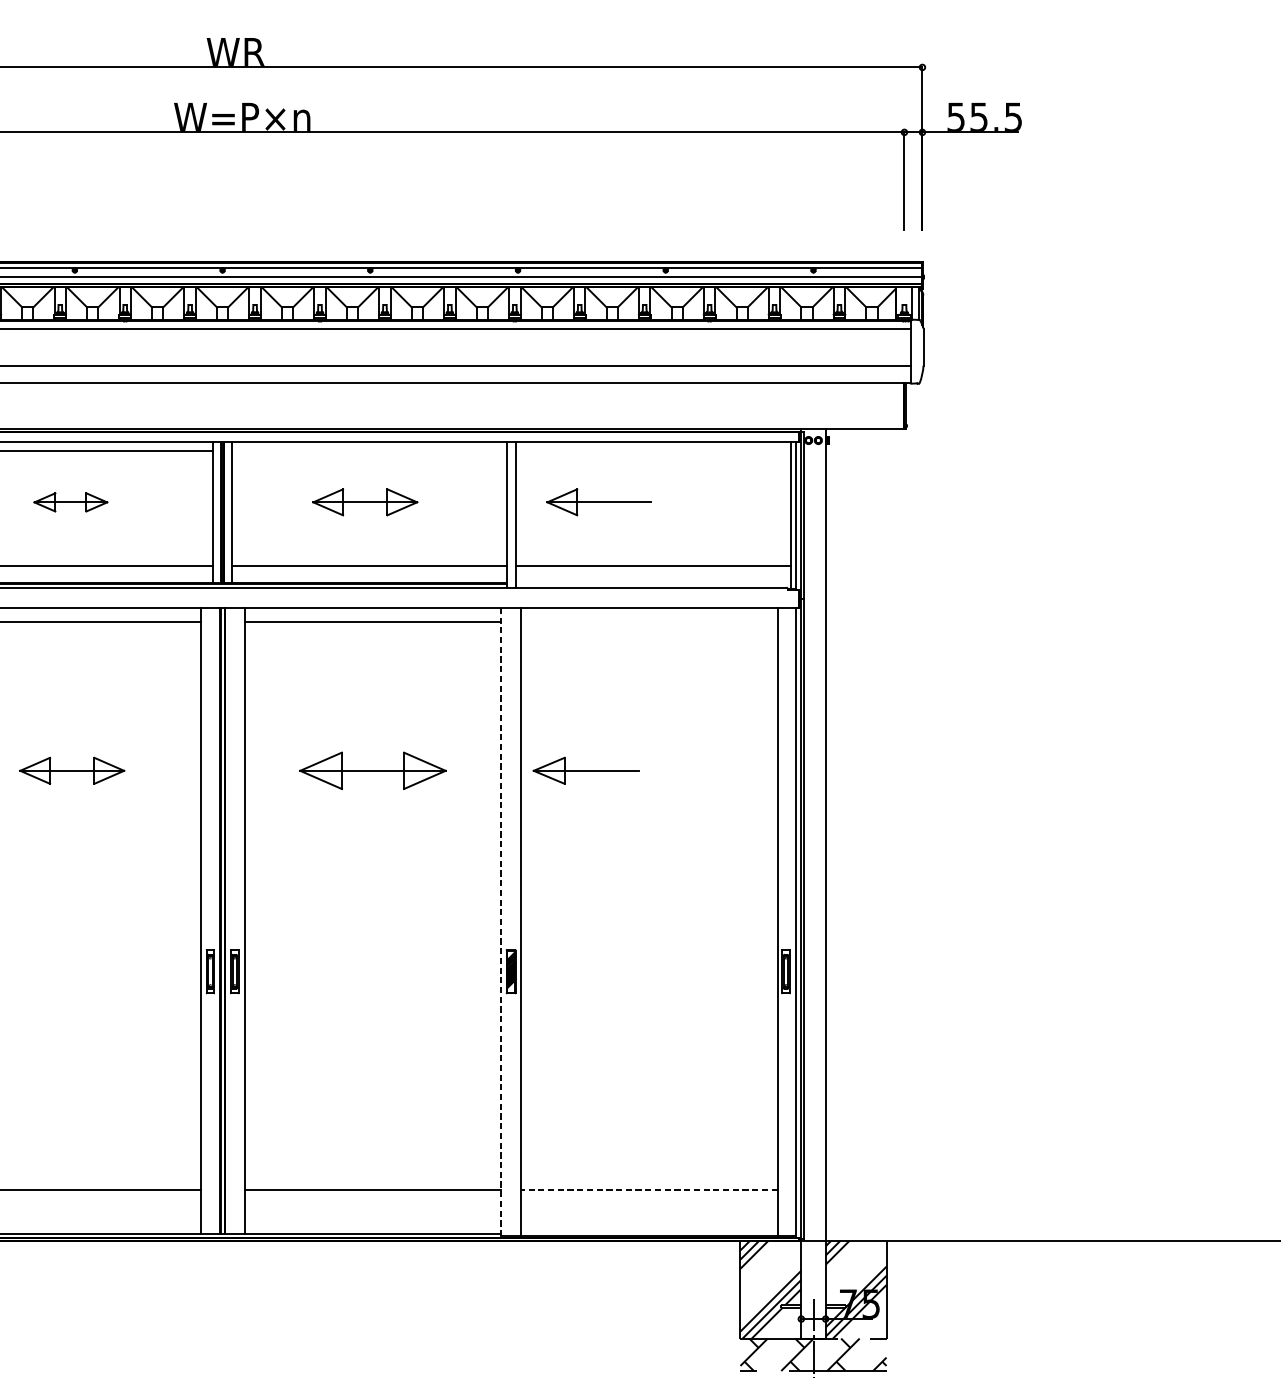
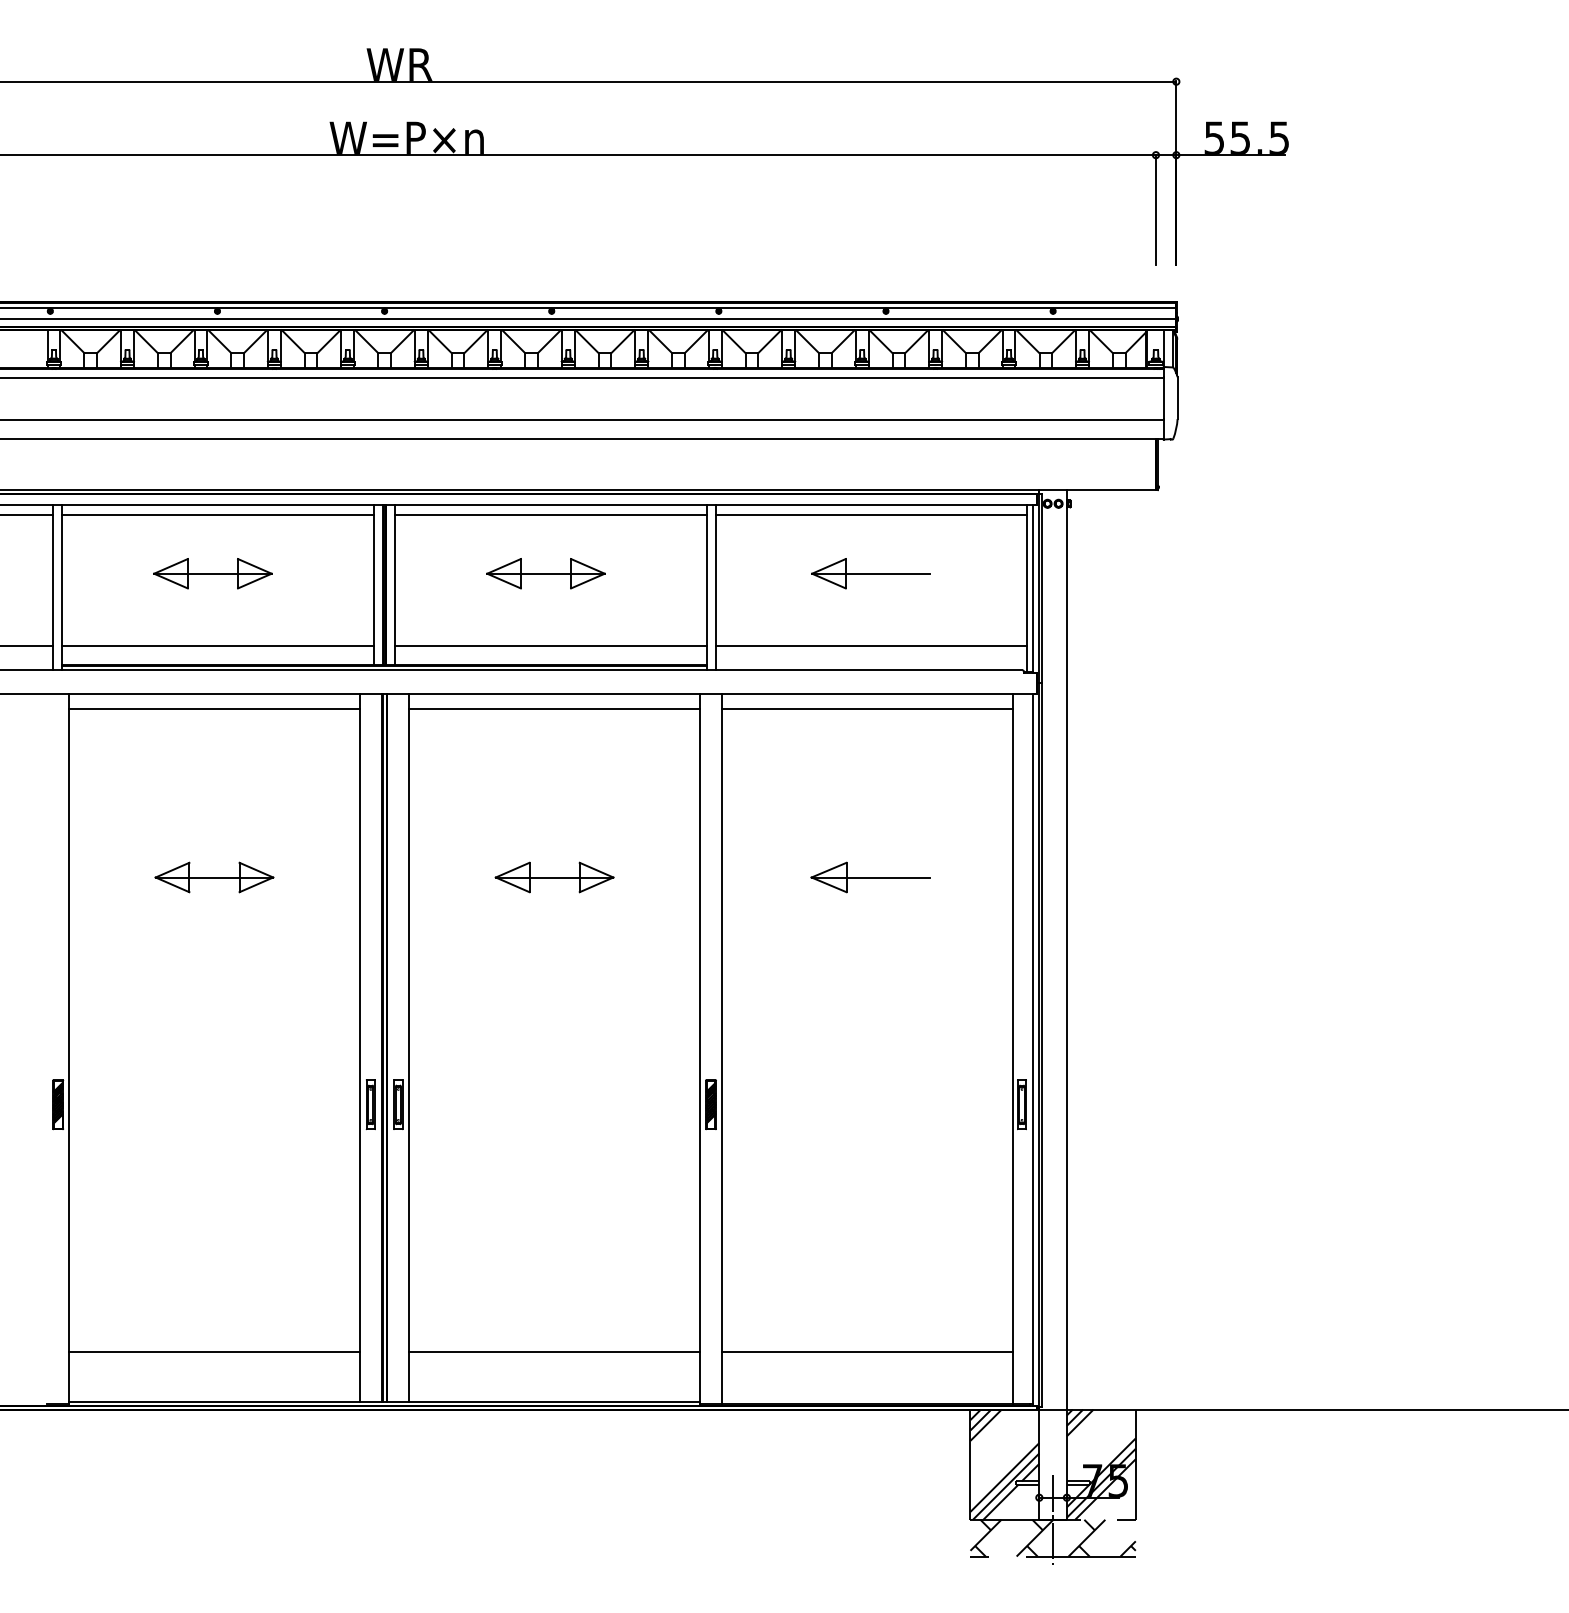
line: (369, 450) -> (550, 515), added
line: (652, 450) -> (871, 515), added
part: (70, 502) -> (212, 573), size x1.43
part: (599, 502) -> (870, 573), moved
line: (649, 622) -> (867, 709), added
part: (372, 770) -> (554, 877), size x0.71
part: (585, 770) -> (870, 877), moved
line: (501, 921) -> (700, 1048), dashed -> solid
line: (648, 1189) -> (866, 1351), dashed -> solid

